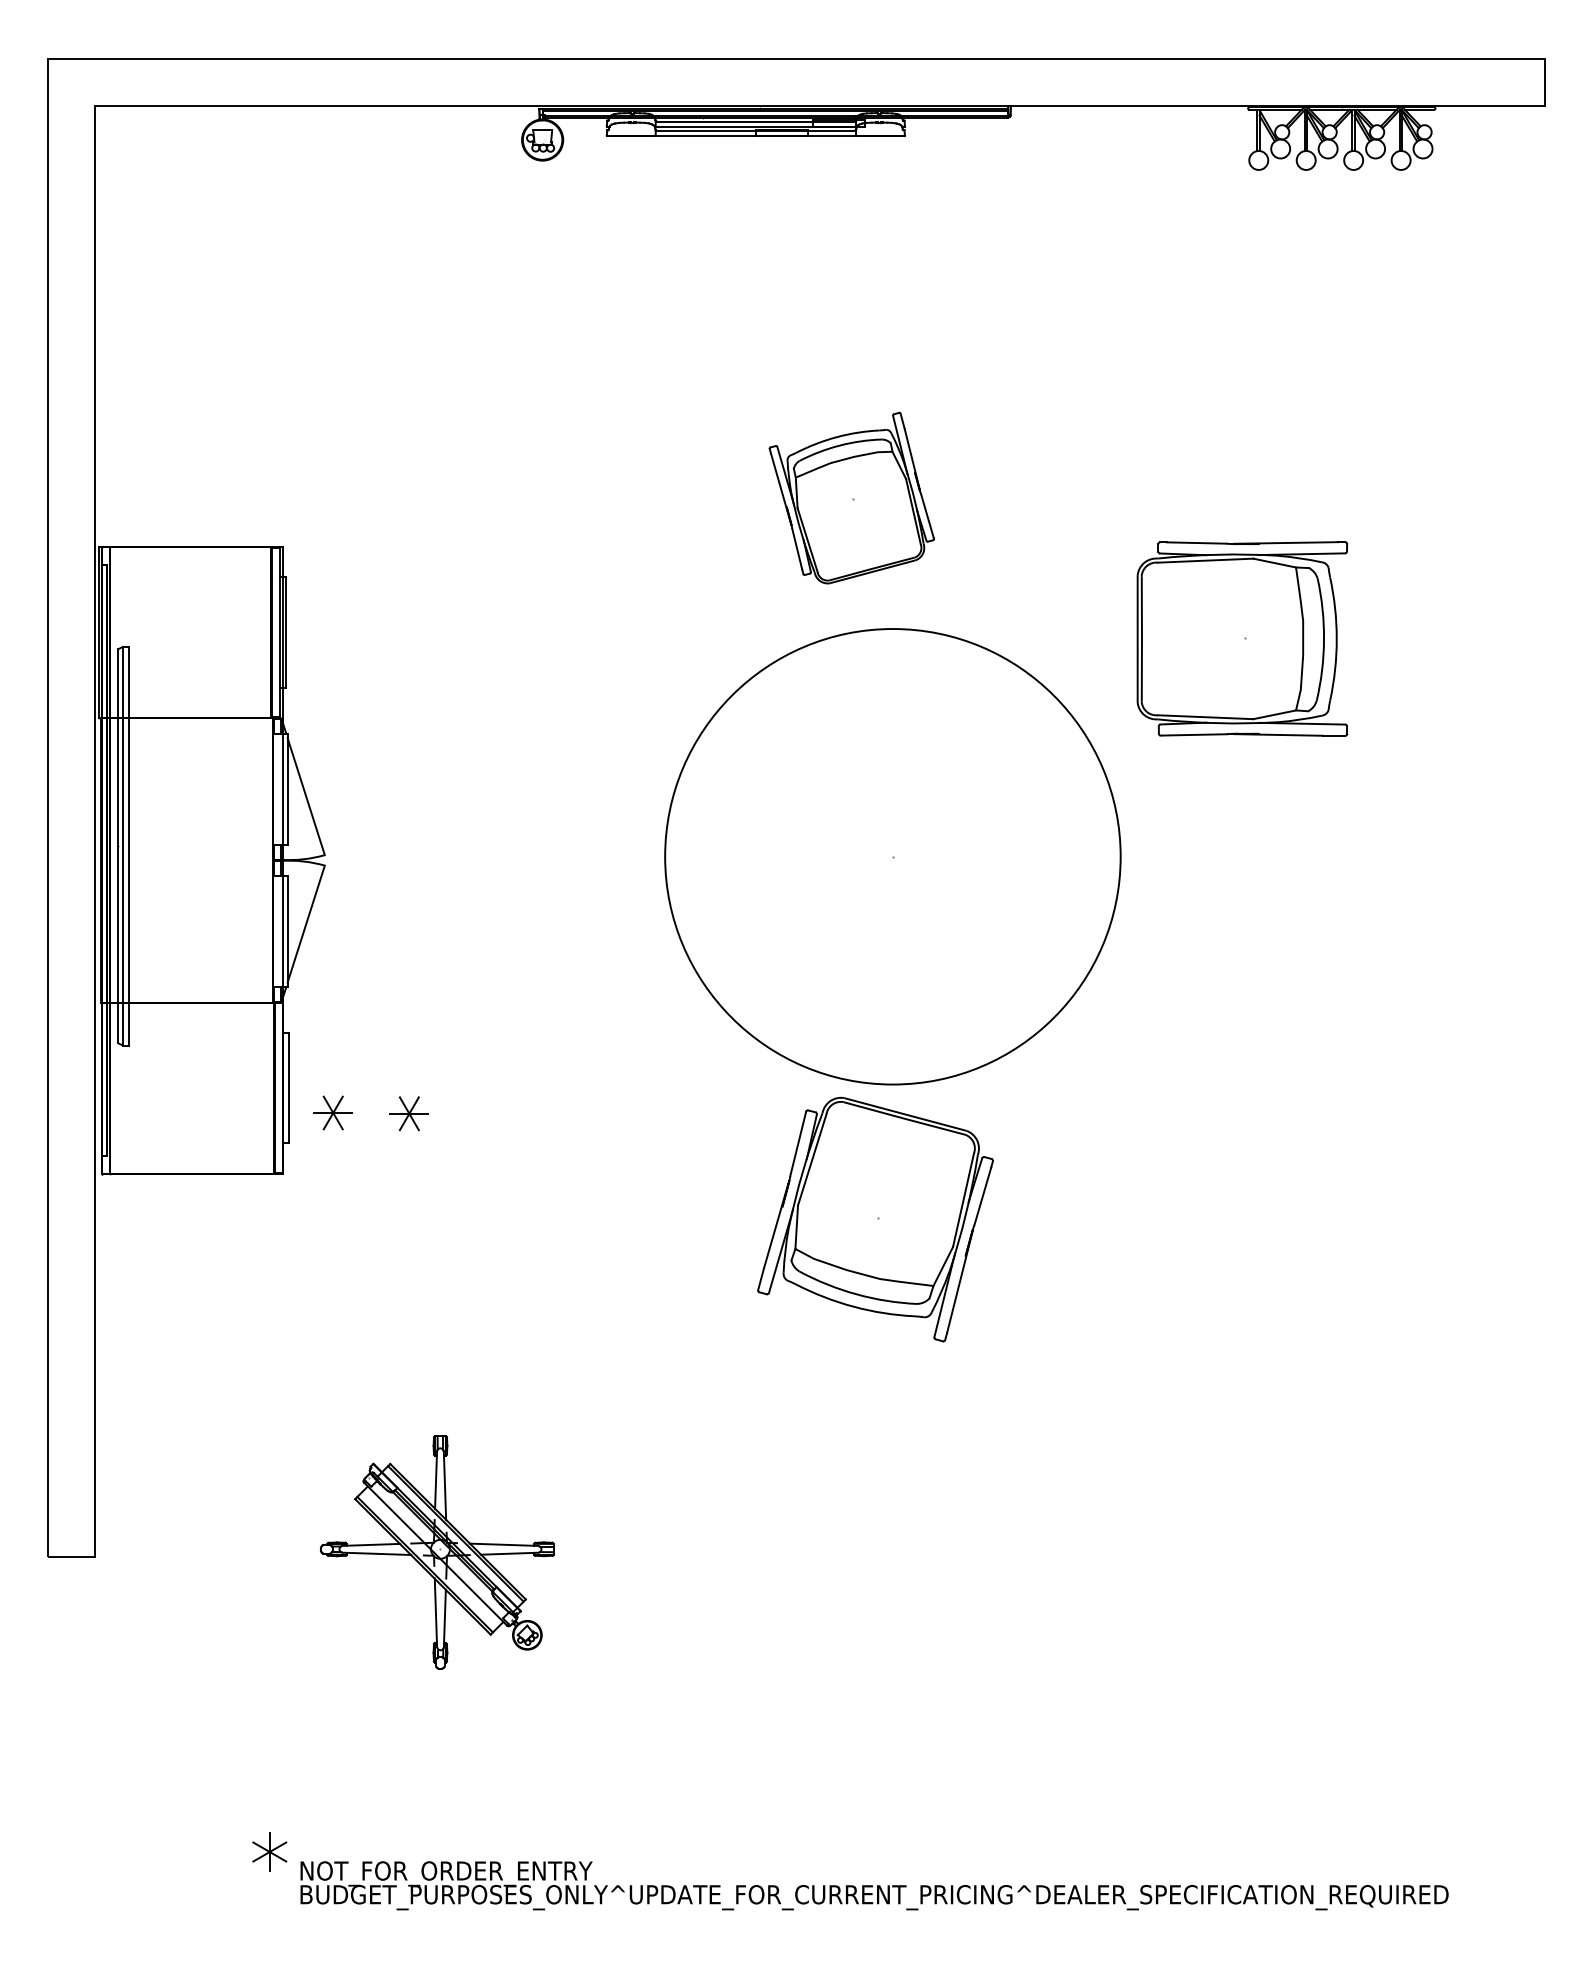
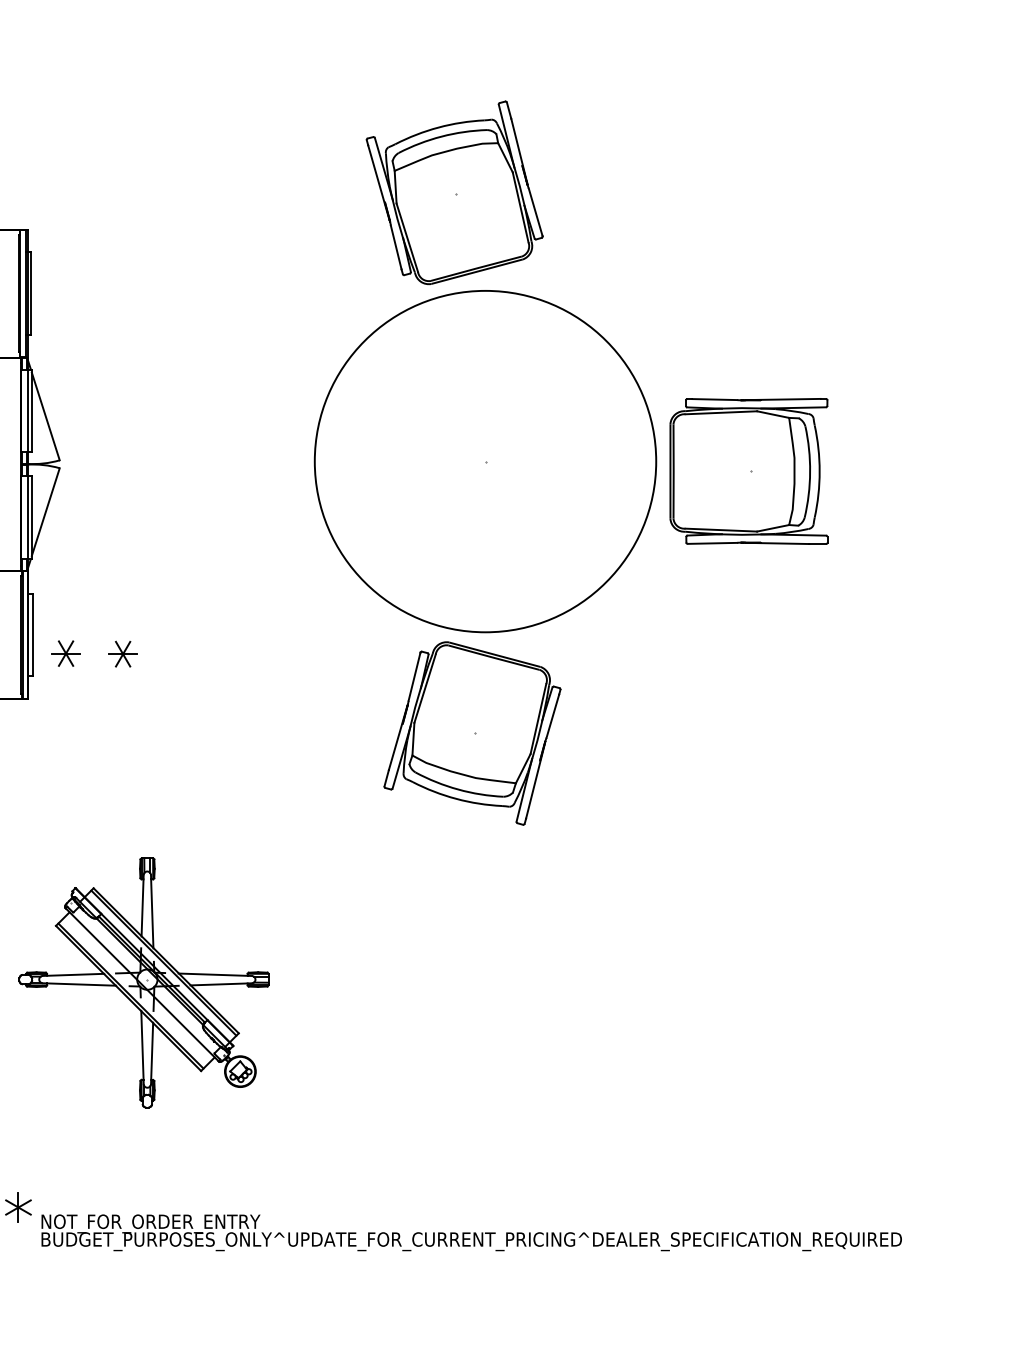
part: (851, 497) -> (454, 192), size x1.43
part: (1242, 638) -> (749, 471), moved
part: (437, 1552) -> (144, 983), size x1.43

